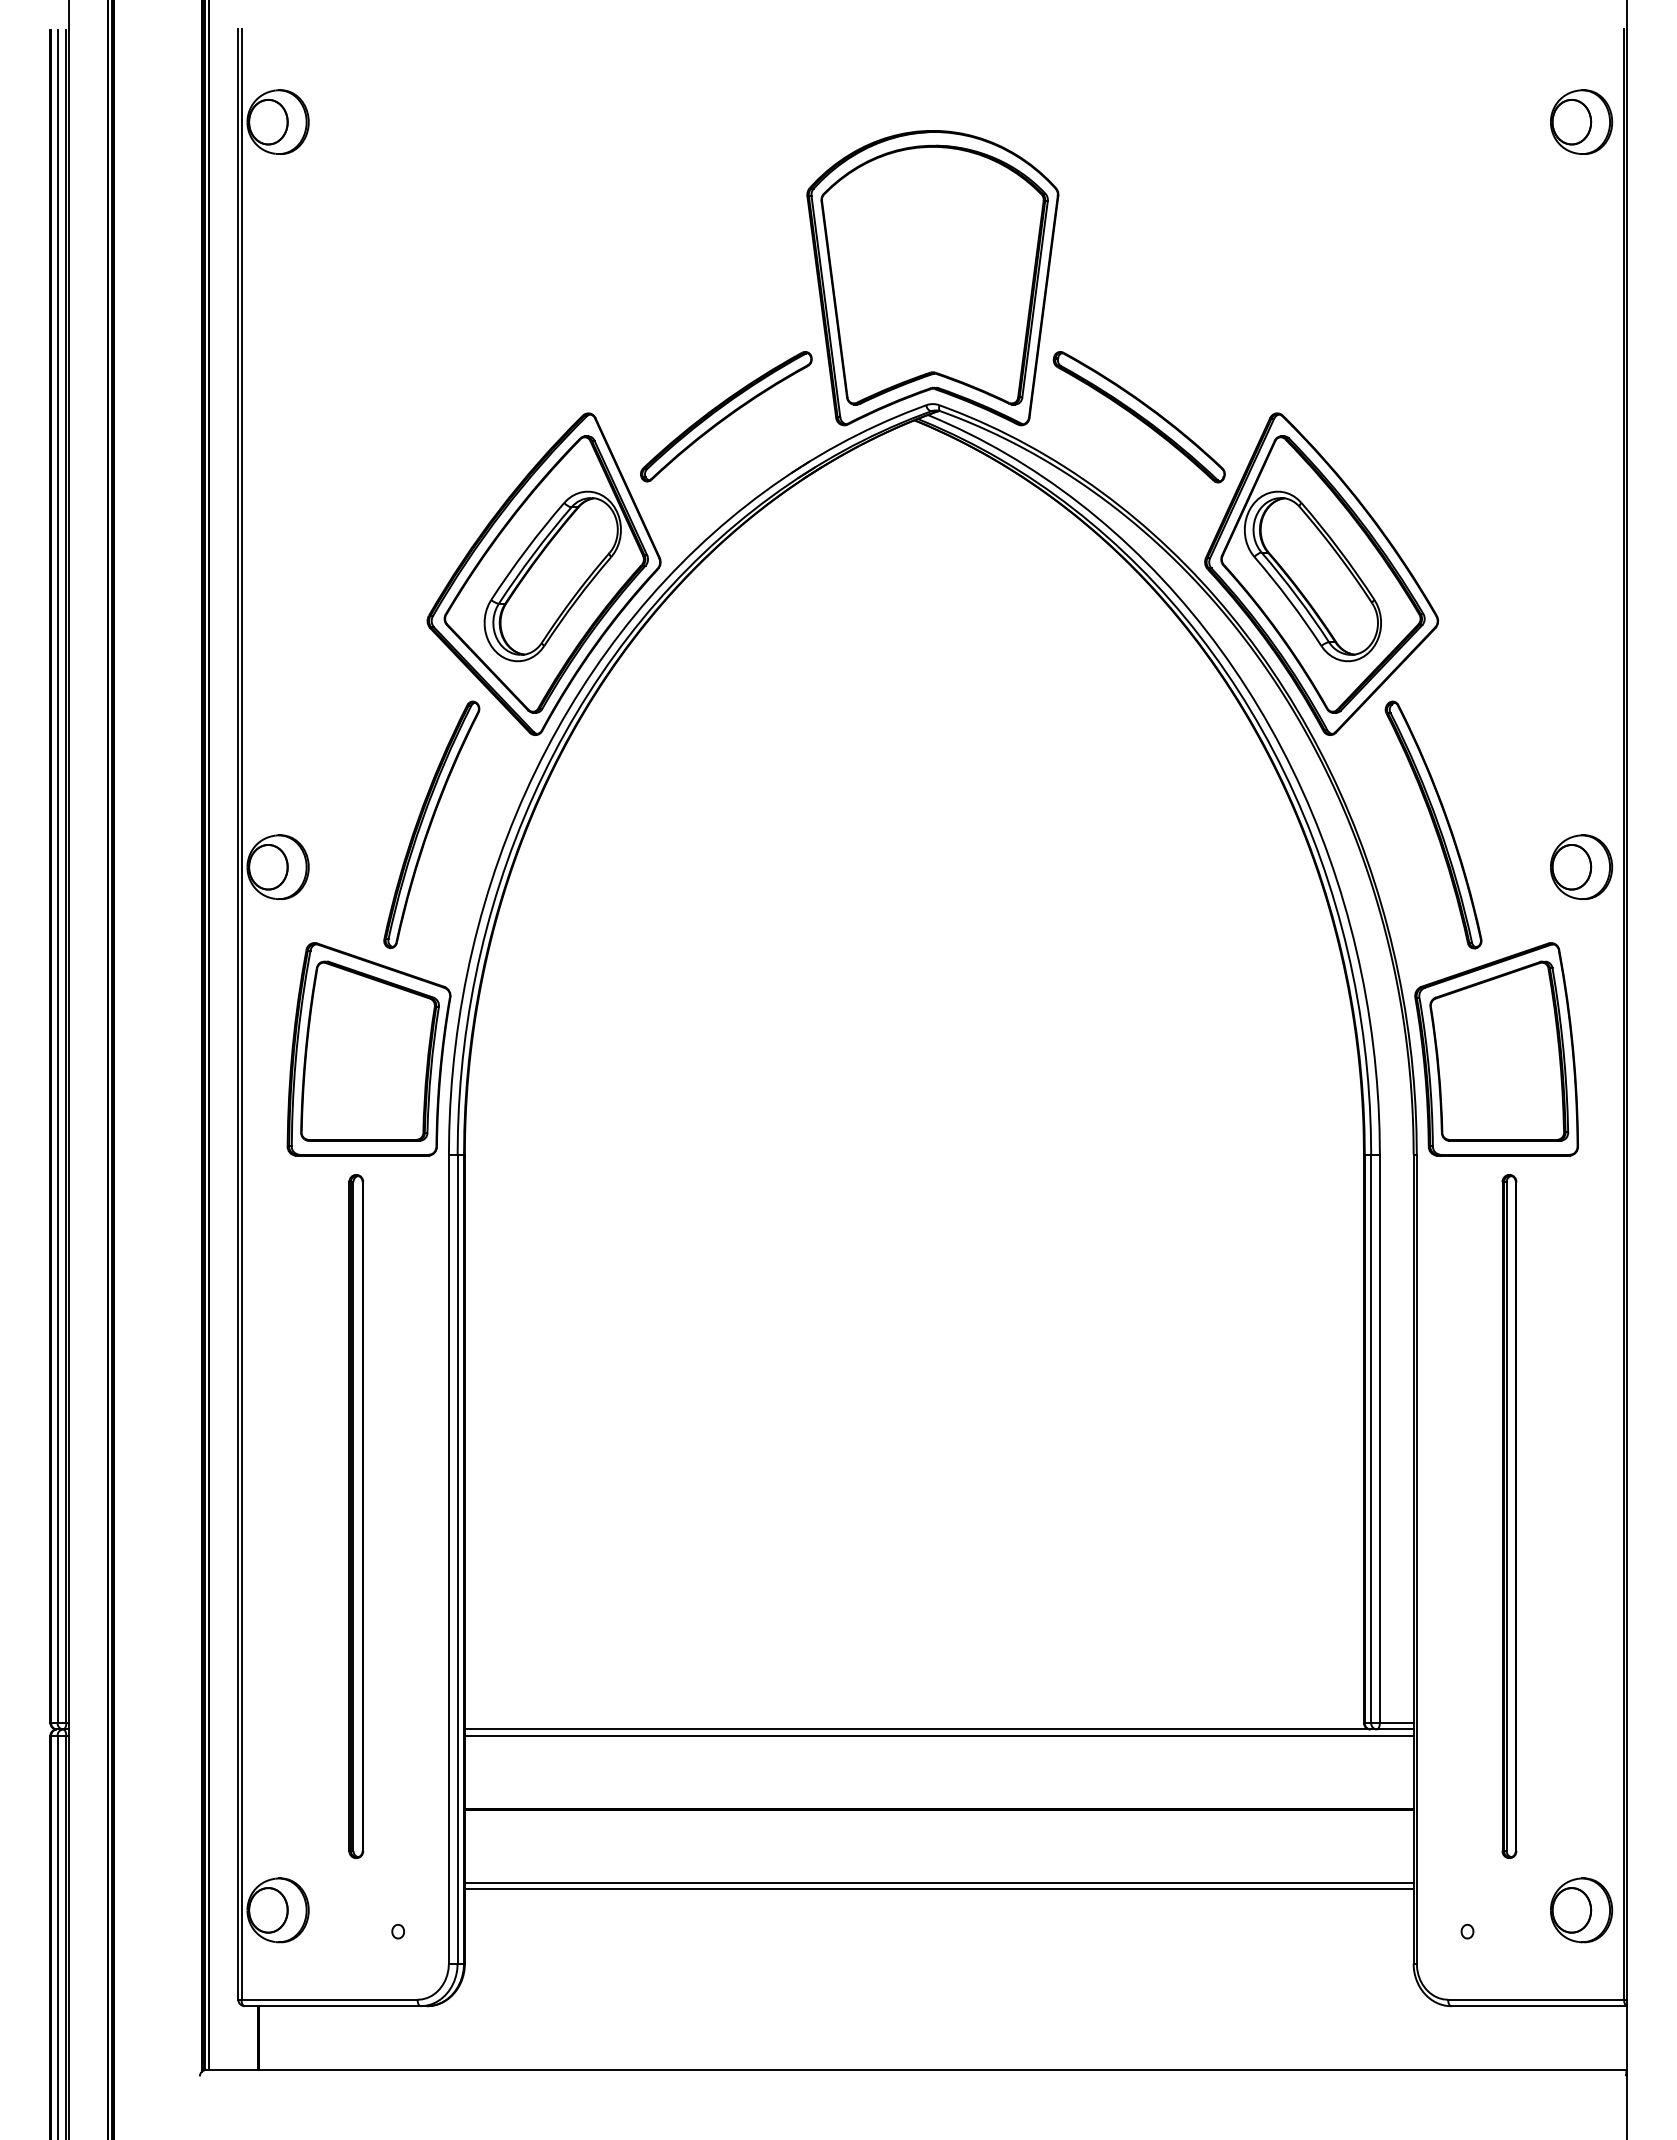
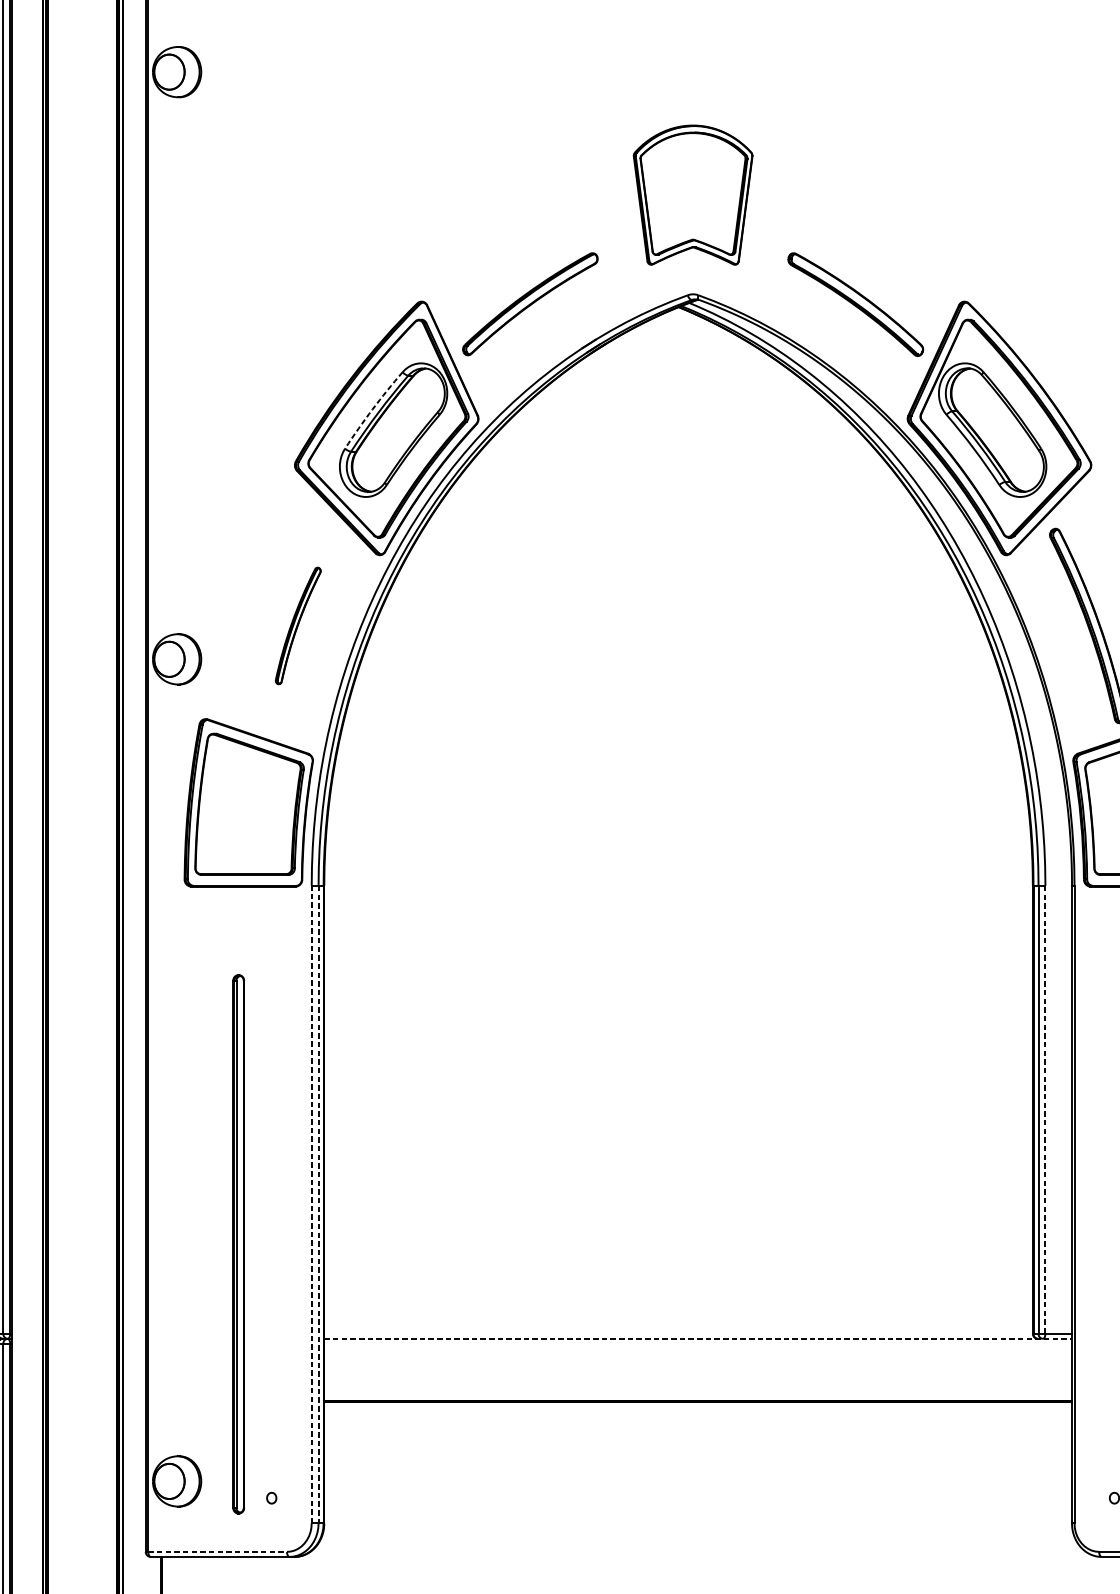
part: (932, 278) -> (692, 195), size x0.6
arc: (526, 550) -> (372, 409), solid -> dashed
part: (431, 824) -> (297, 625), size x0.6
line: (1379, 1439) -> (1045, 1110), solid -> dashed
part: (356, 1516) -> (238, 1244), moved
line: (448, 1558) -> (311, 1204), solid -> dashed
line: (457, 1559) -> (318, 1204), solid -> dashed
line: (939, 1729) -> (698, 1338), solid -> dashed
line: (938, 1735) -> (697, 1343), removed
line: (938, 1882) -> (697, 1459), removed
line: (938, 1889) -> (697, 1464), removed
line: (330, 1999) -> (218, 1551), solid -> dashed

